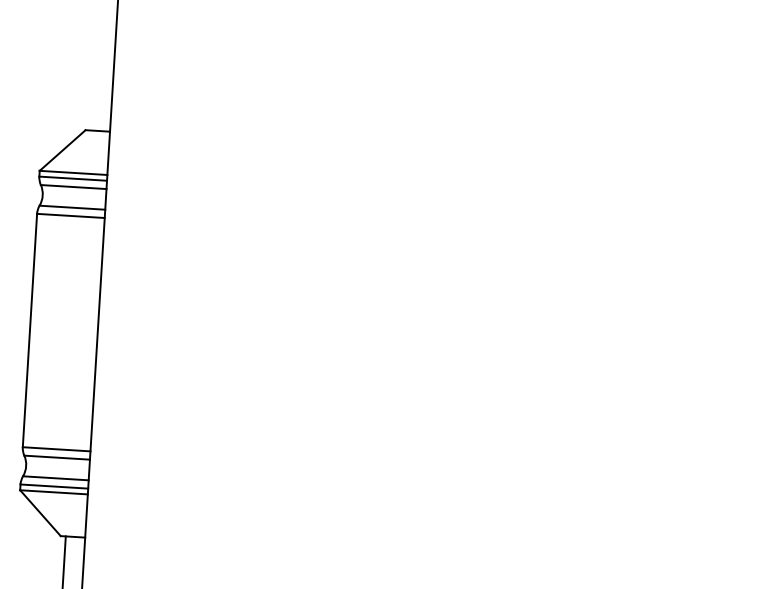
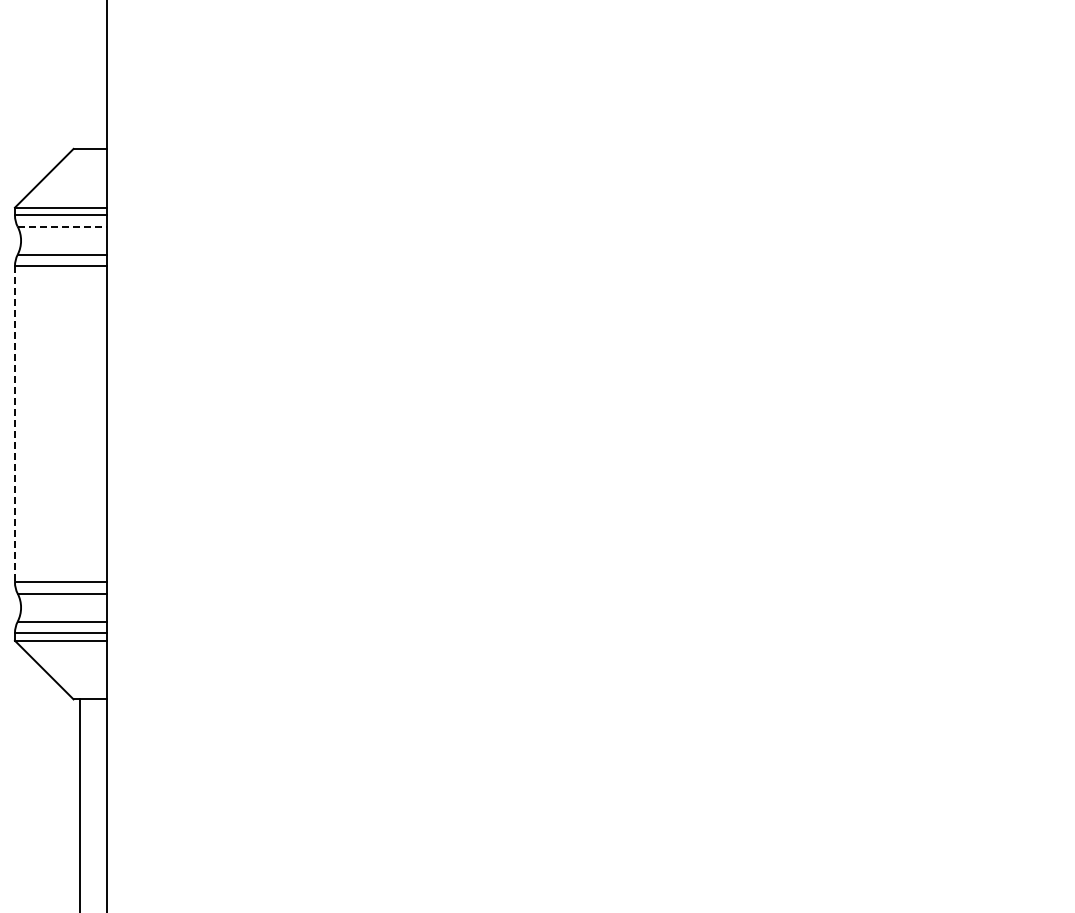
line: (73, 186) -> (62, 226), solid -> dashed
line: (29, 330) -> (14, 424), solid -> dashed

